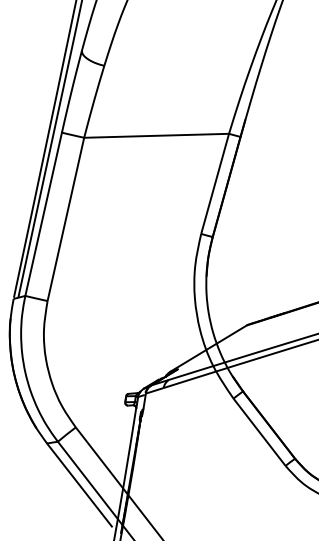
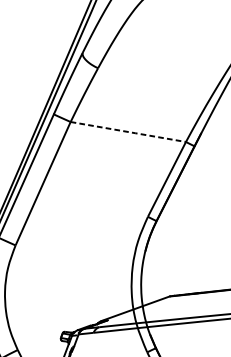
line: (157, 135) -> (129, 131), solid -> dashed

